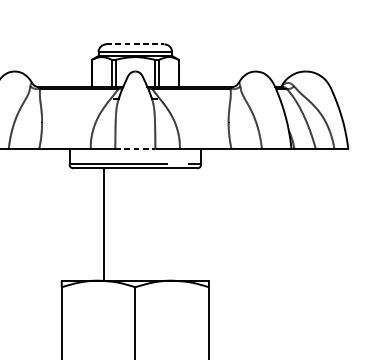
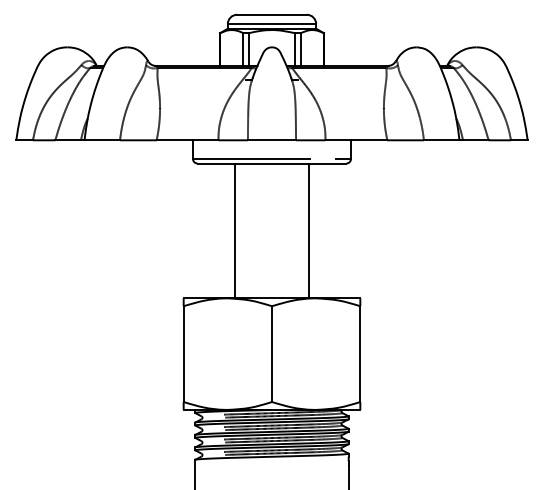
line: (135, 44) -> (272, 14), dashed -> solid
line: (135, 149) -> (272, 140), dashed -> solid
line: (166, 224) -> (309, 230), added

